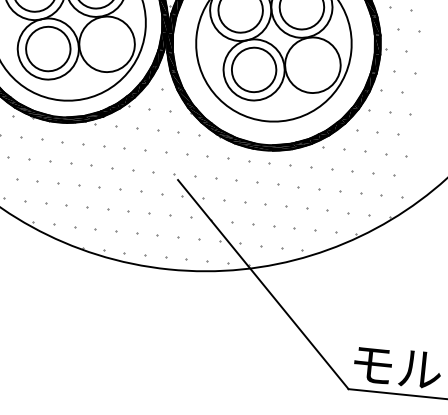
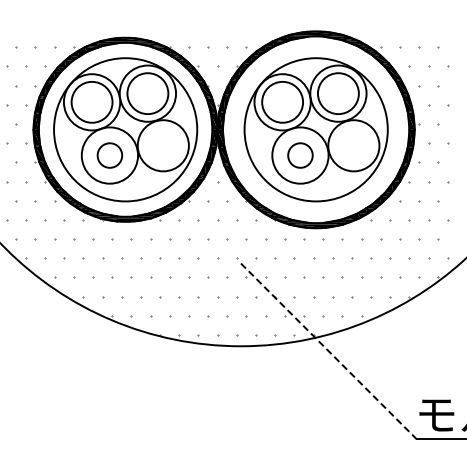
circle: (47, 48) -> (109, 155), size x0.6
circle: (254, 69) -> (300, 155), size x0.6
line: (263, 284) -> (329, 351), solid -> dashed

